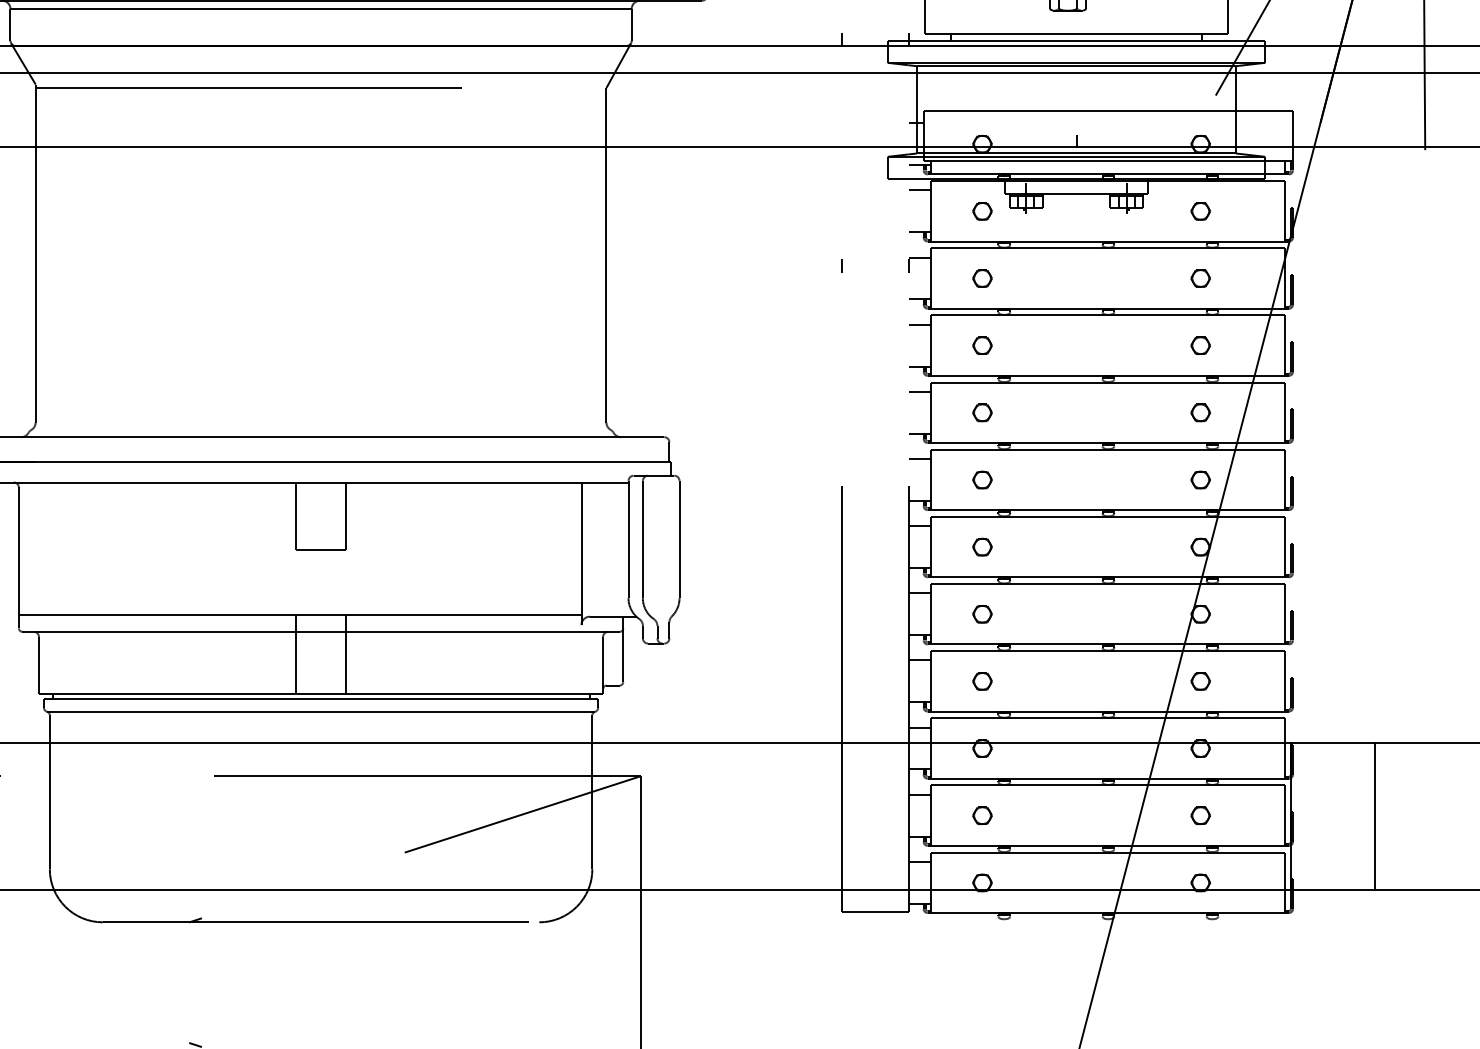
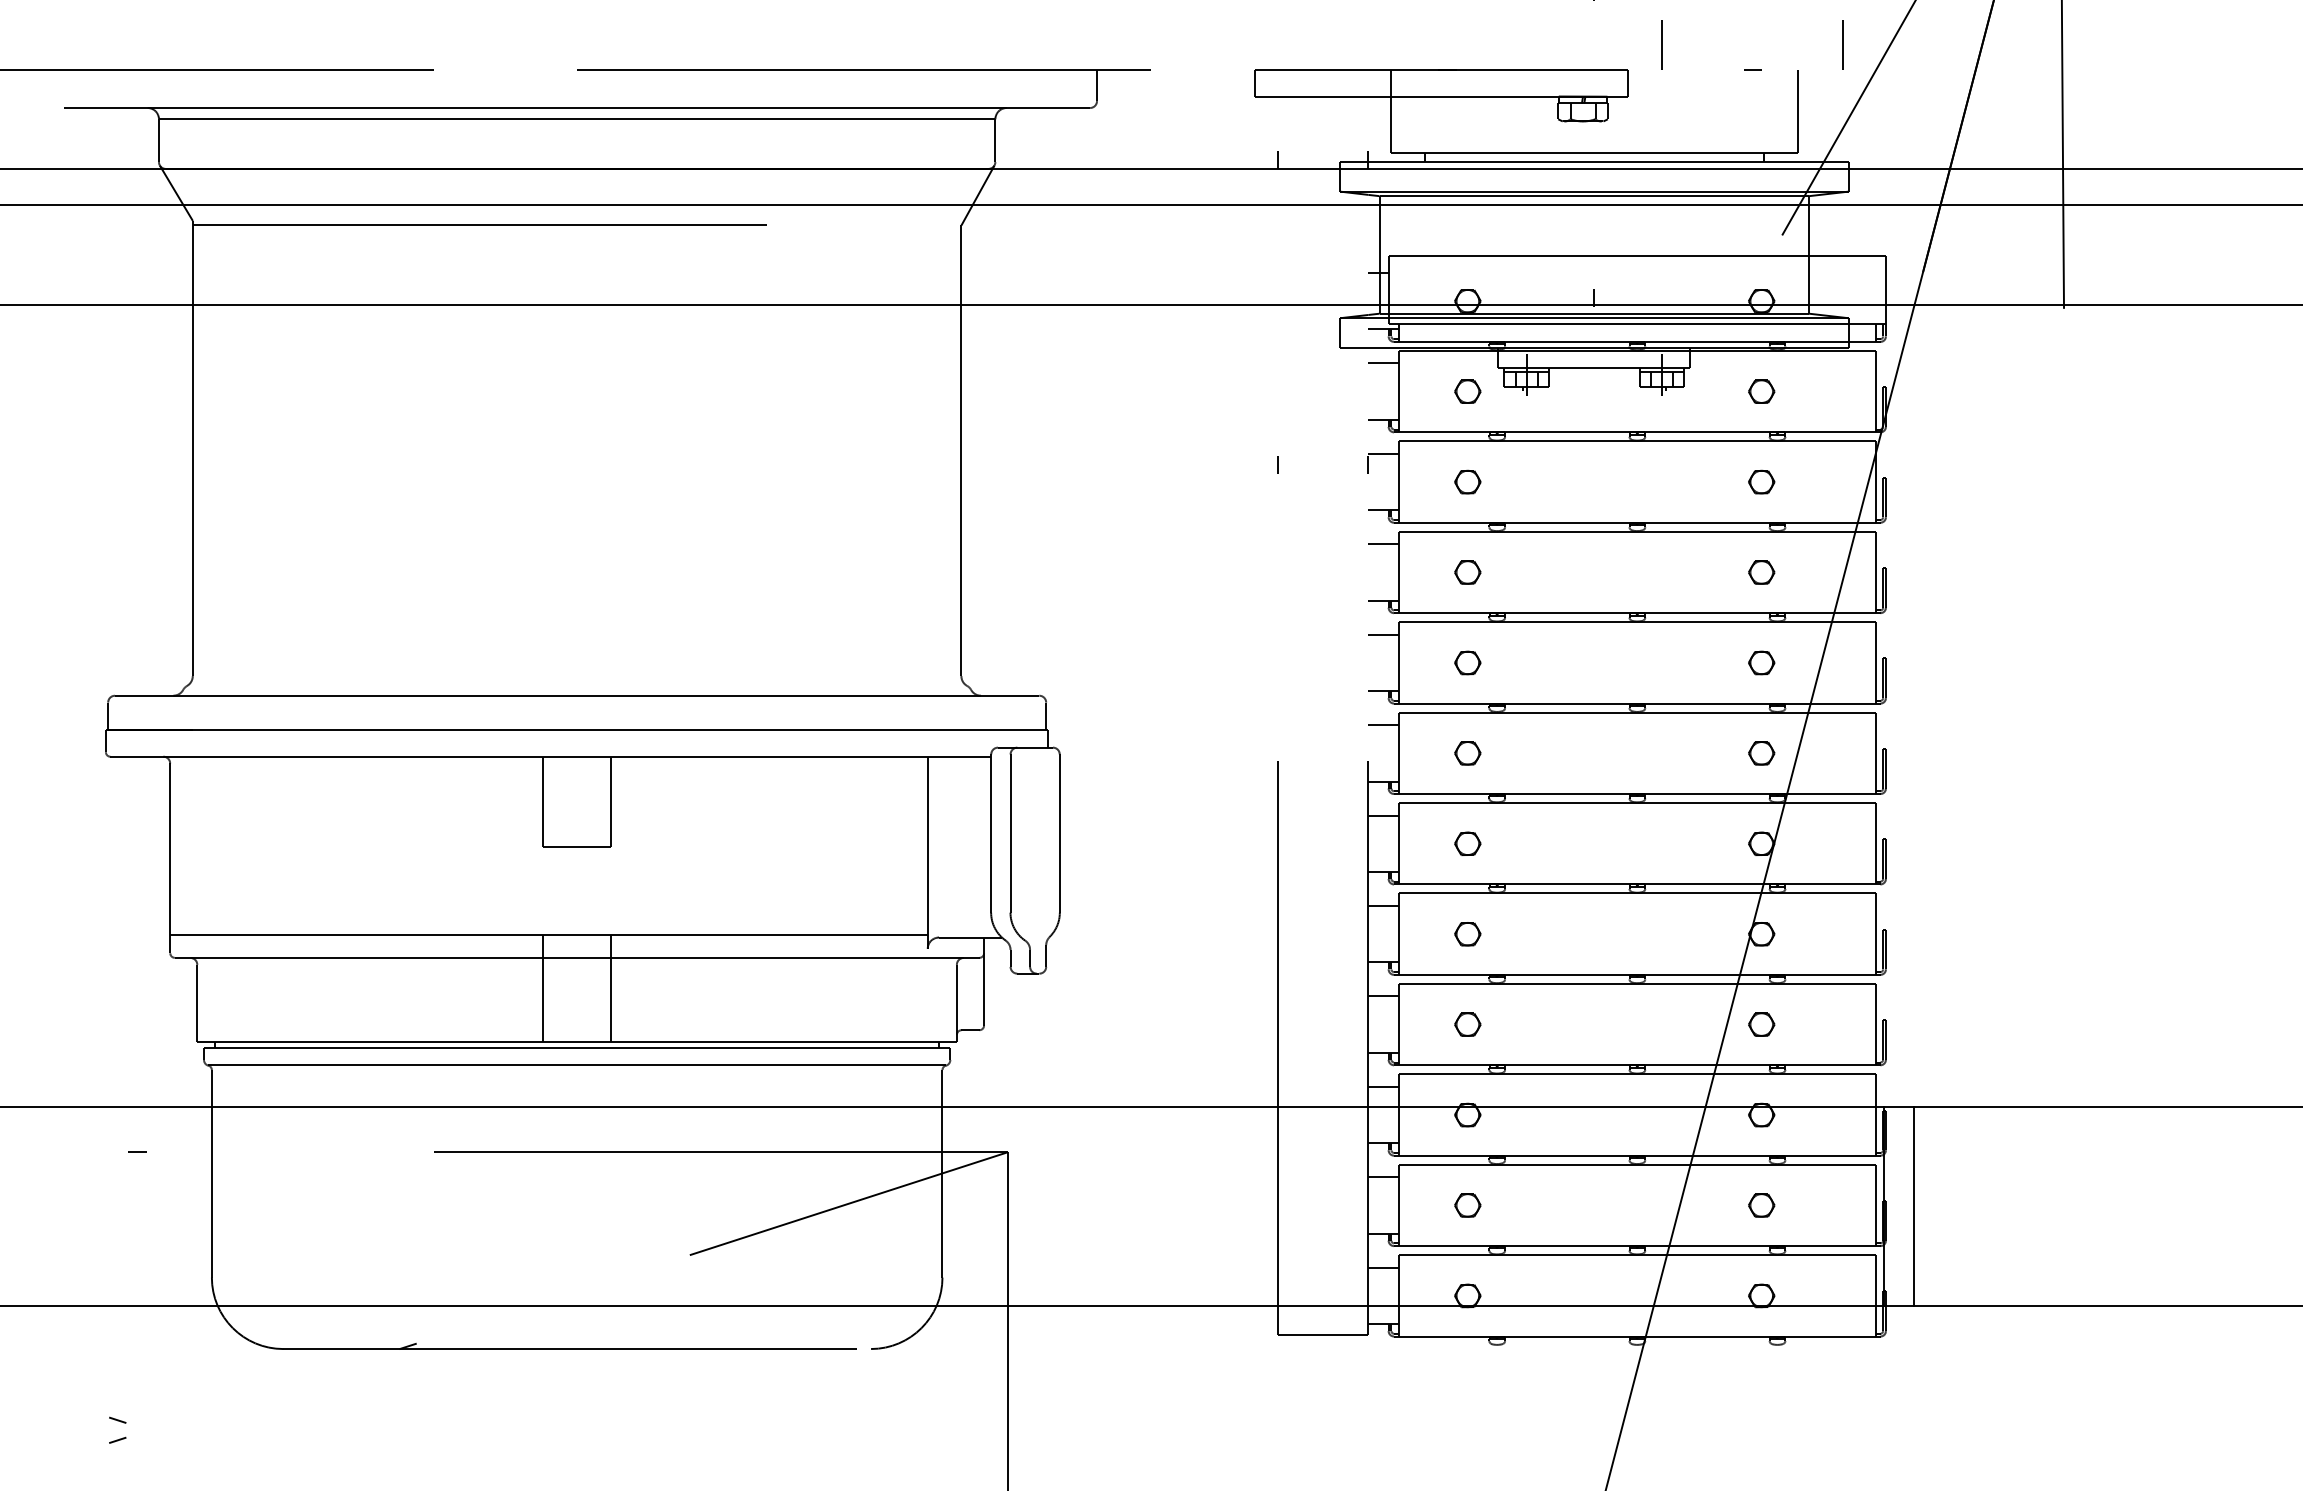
line: (1375, 816) -> (1913, 1206), moved

